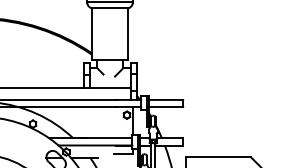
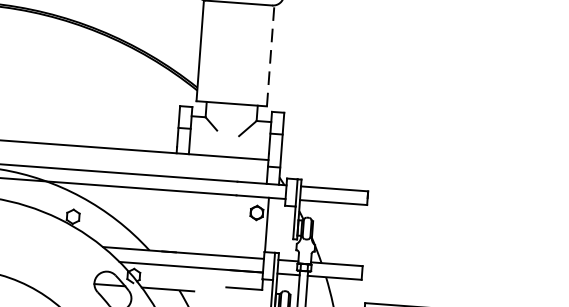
line: (128, 34) -> (271, 56), solid -> dashed

